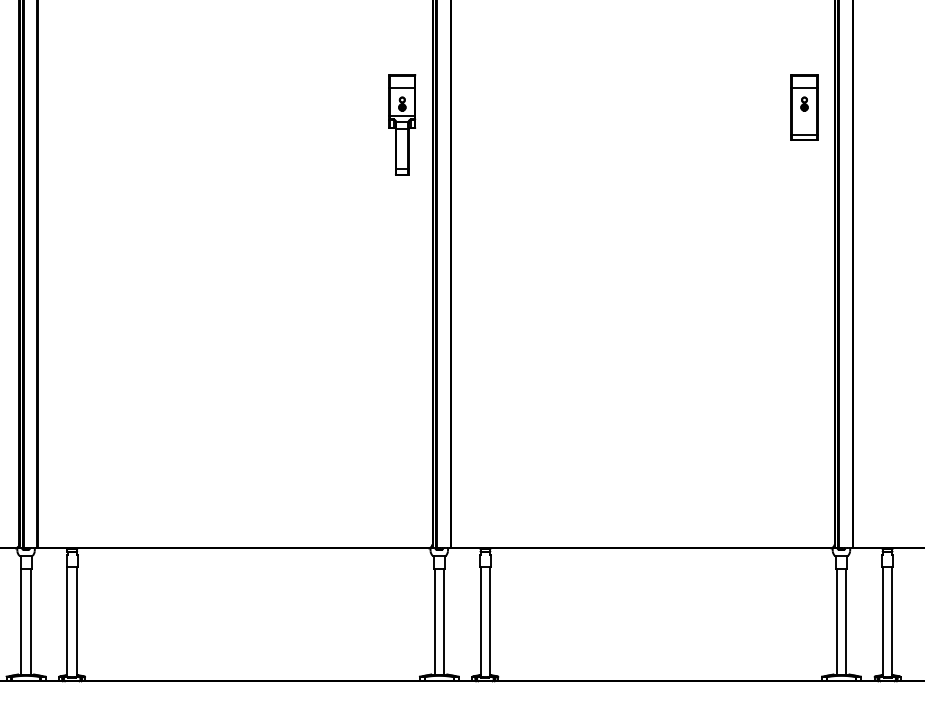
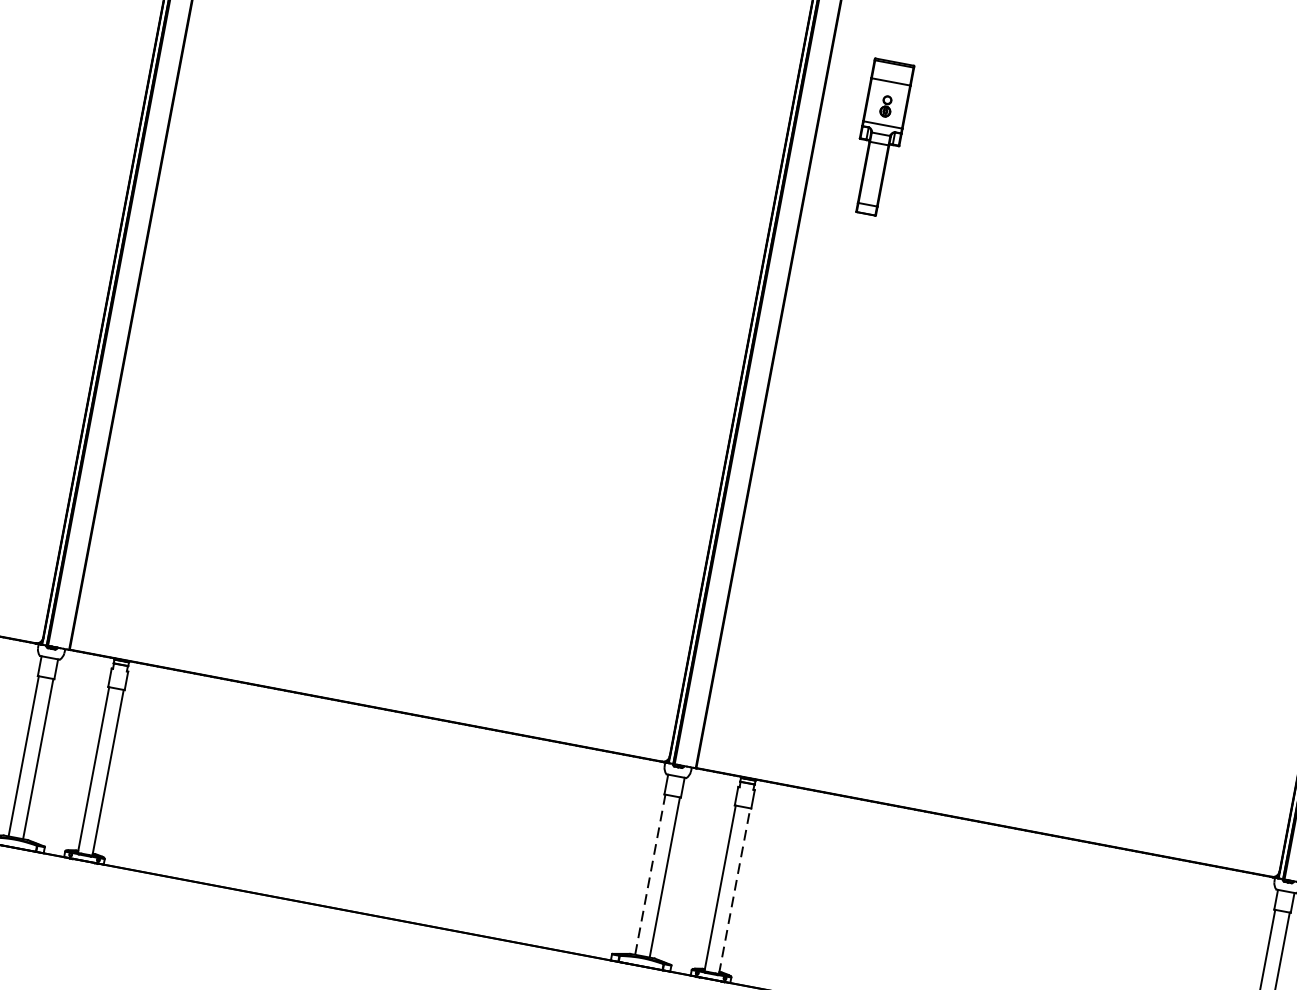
part: (402, 124) -> (880, 137), moved
line: (434, 621) -> (650, 874), solid -> dashed
line: (490, 622) -> (734, 891), solid -> dashed

